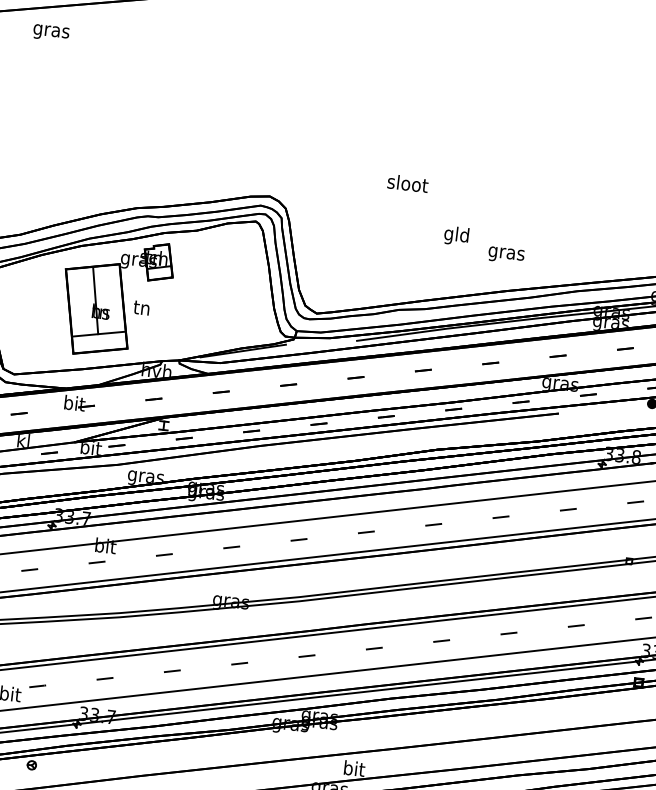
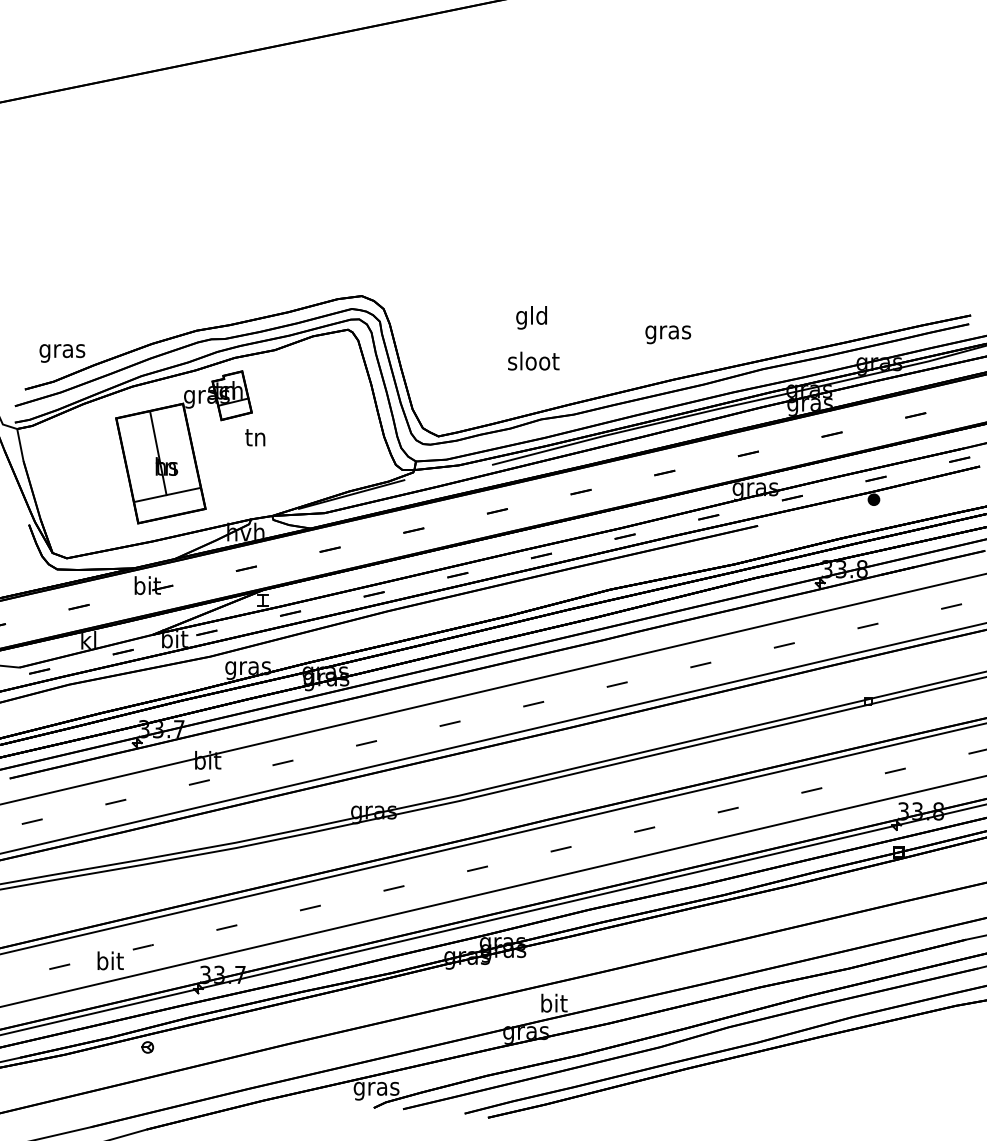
text: (51, 33) -> (62, 353), moved
text: (407, 183) -> (533, 360), moved
text: (456, 235) -> (531, 317), moved
text: (141, 307) -> (255, 437), moved

